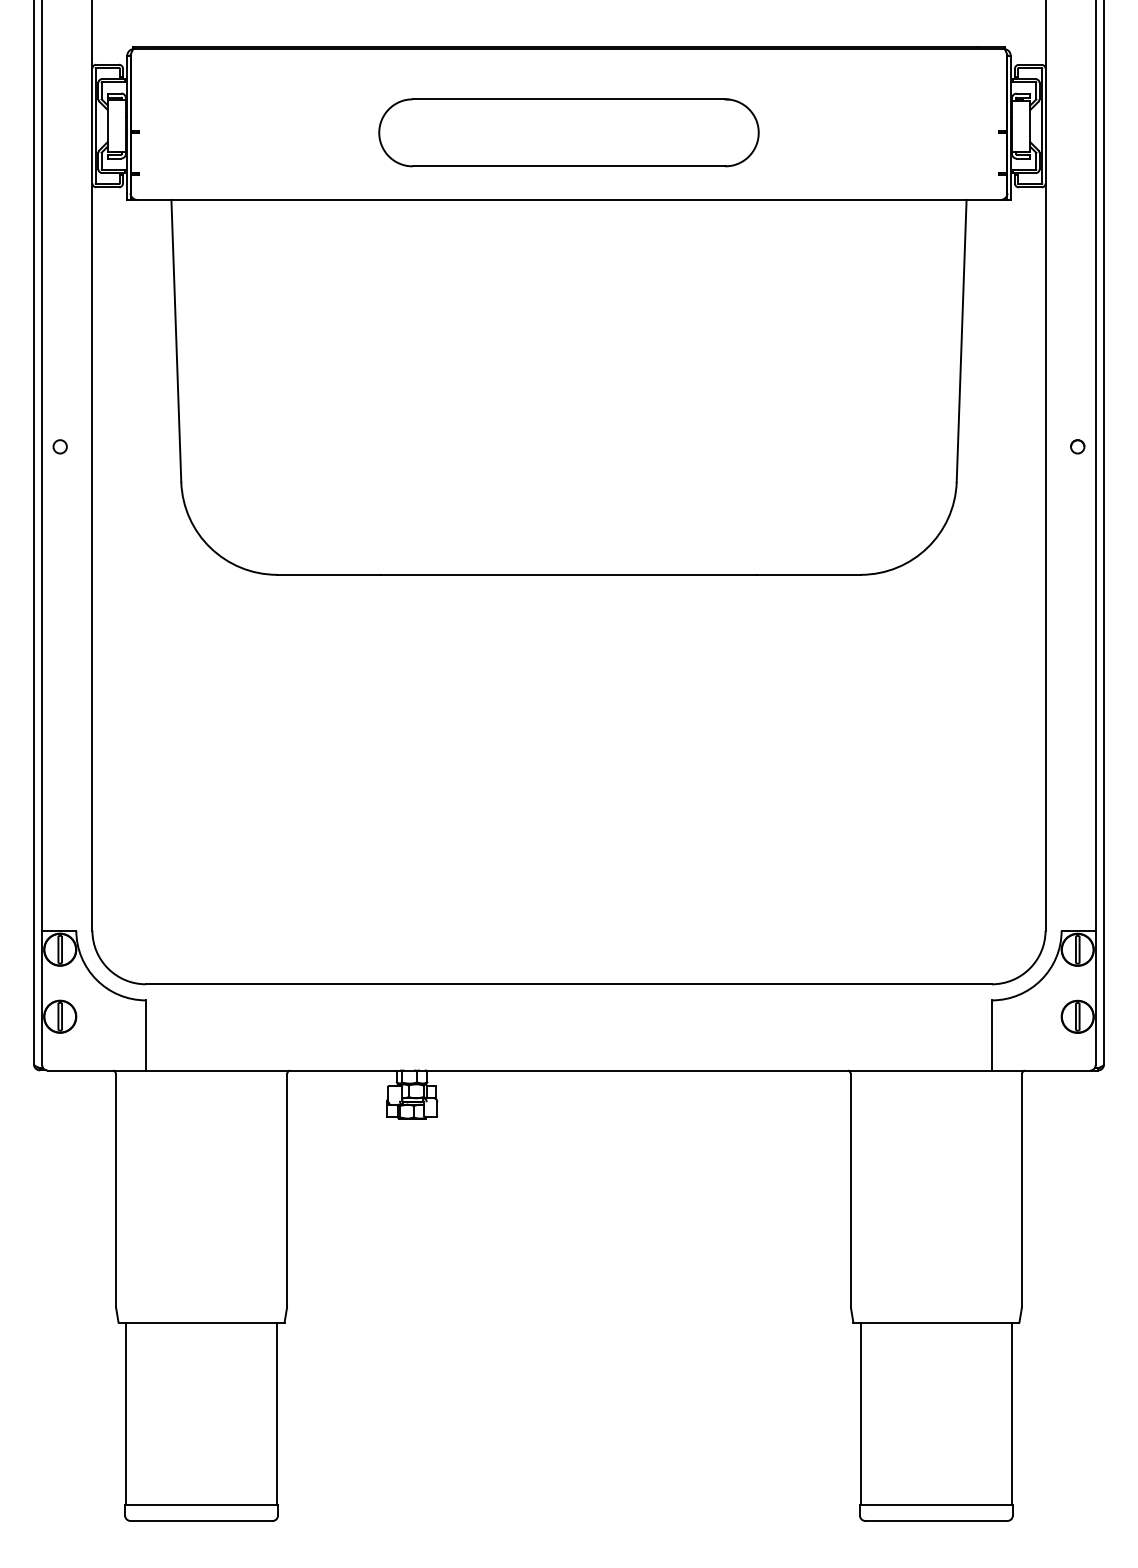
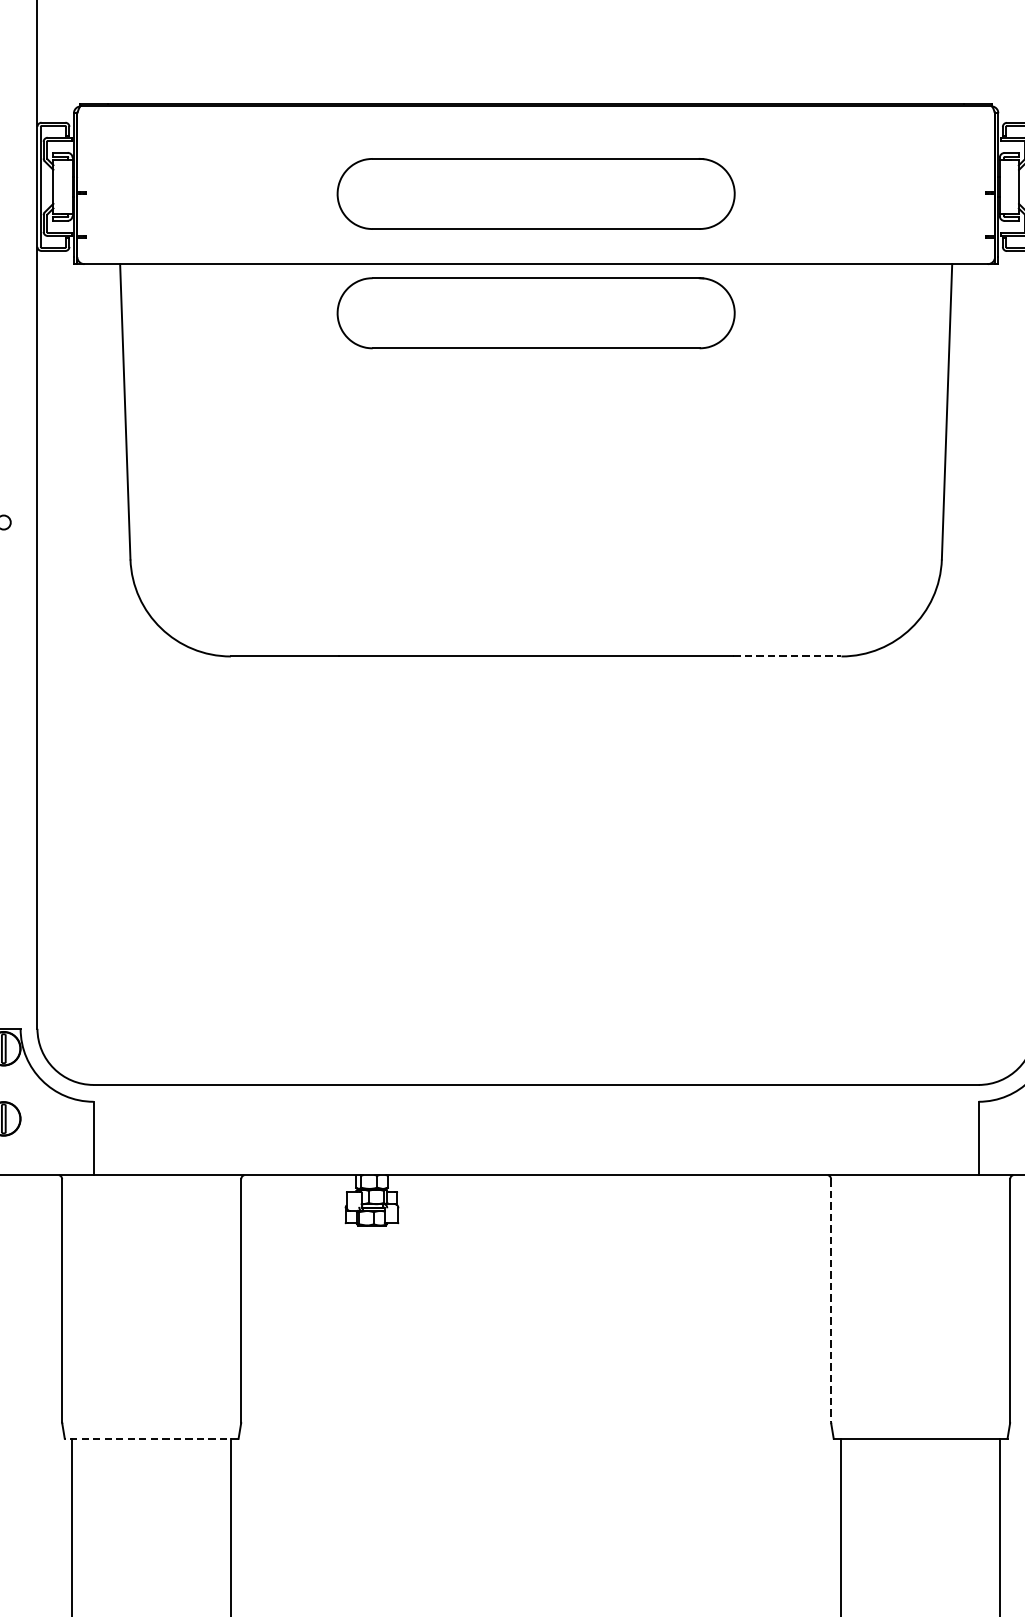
part: (568, 246) -> (535, 312), added
line: (809, 574) -> (787, 656), solid -> dashed
line: (850, 1190) -> (830, 1300), solid -> dashed
line: (201, 1322) -> (151, 1438), solid -> dashed

